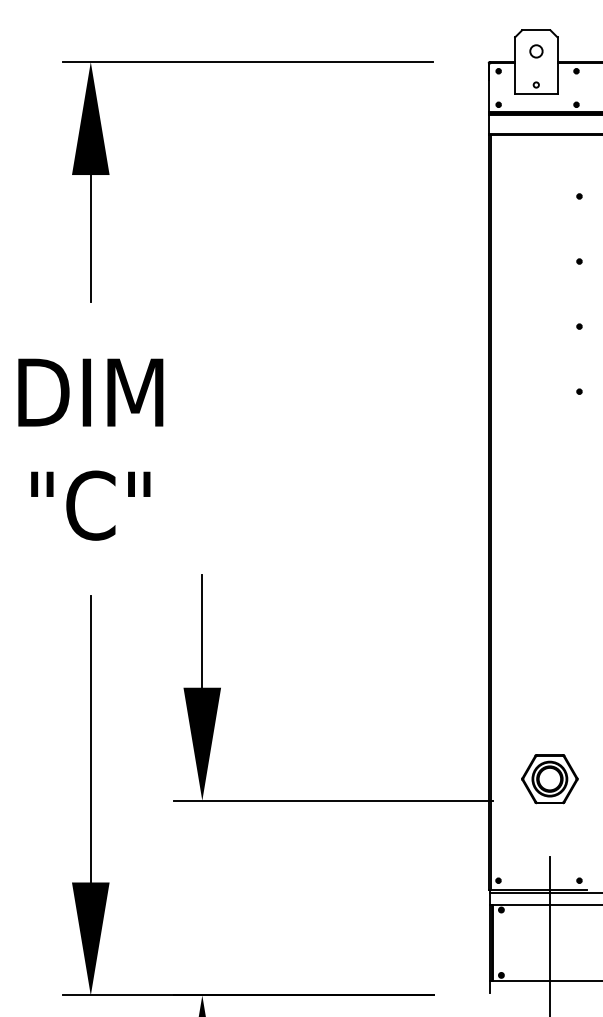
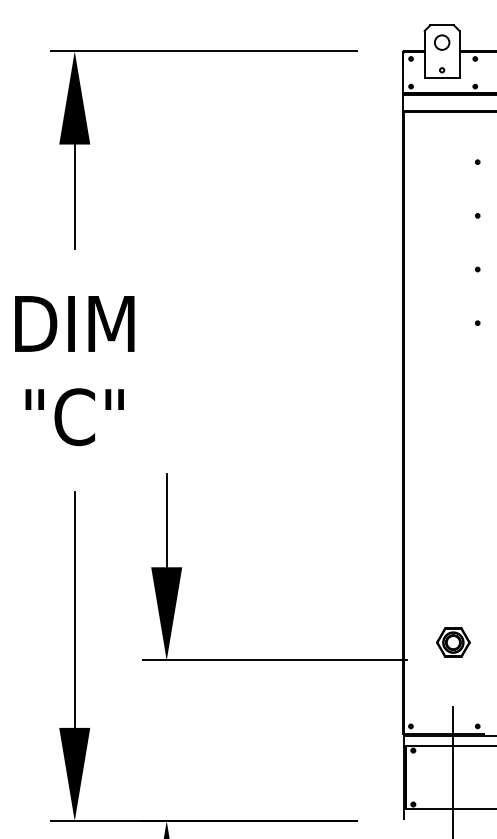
circle: (536, 51) -> (442, 42), size x1.43
part: (550, 778) -> (453, 642), size x0.71

